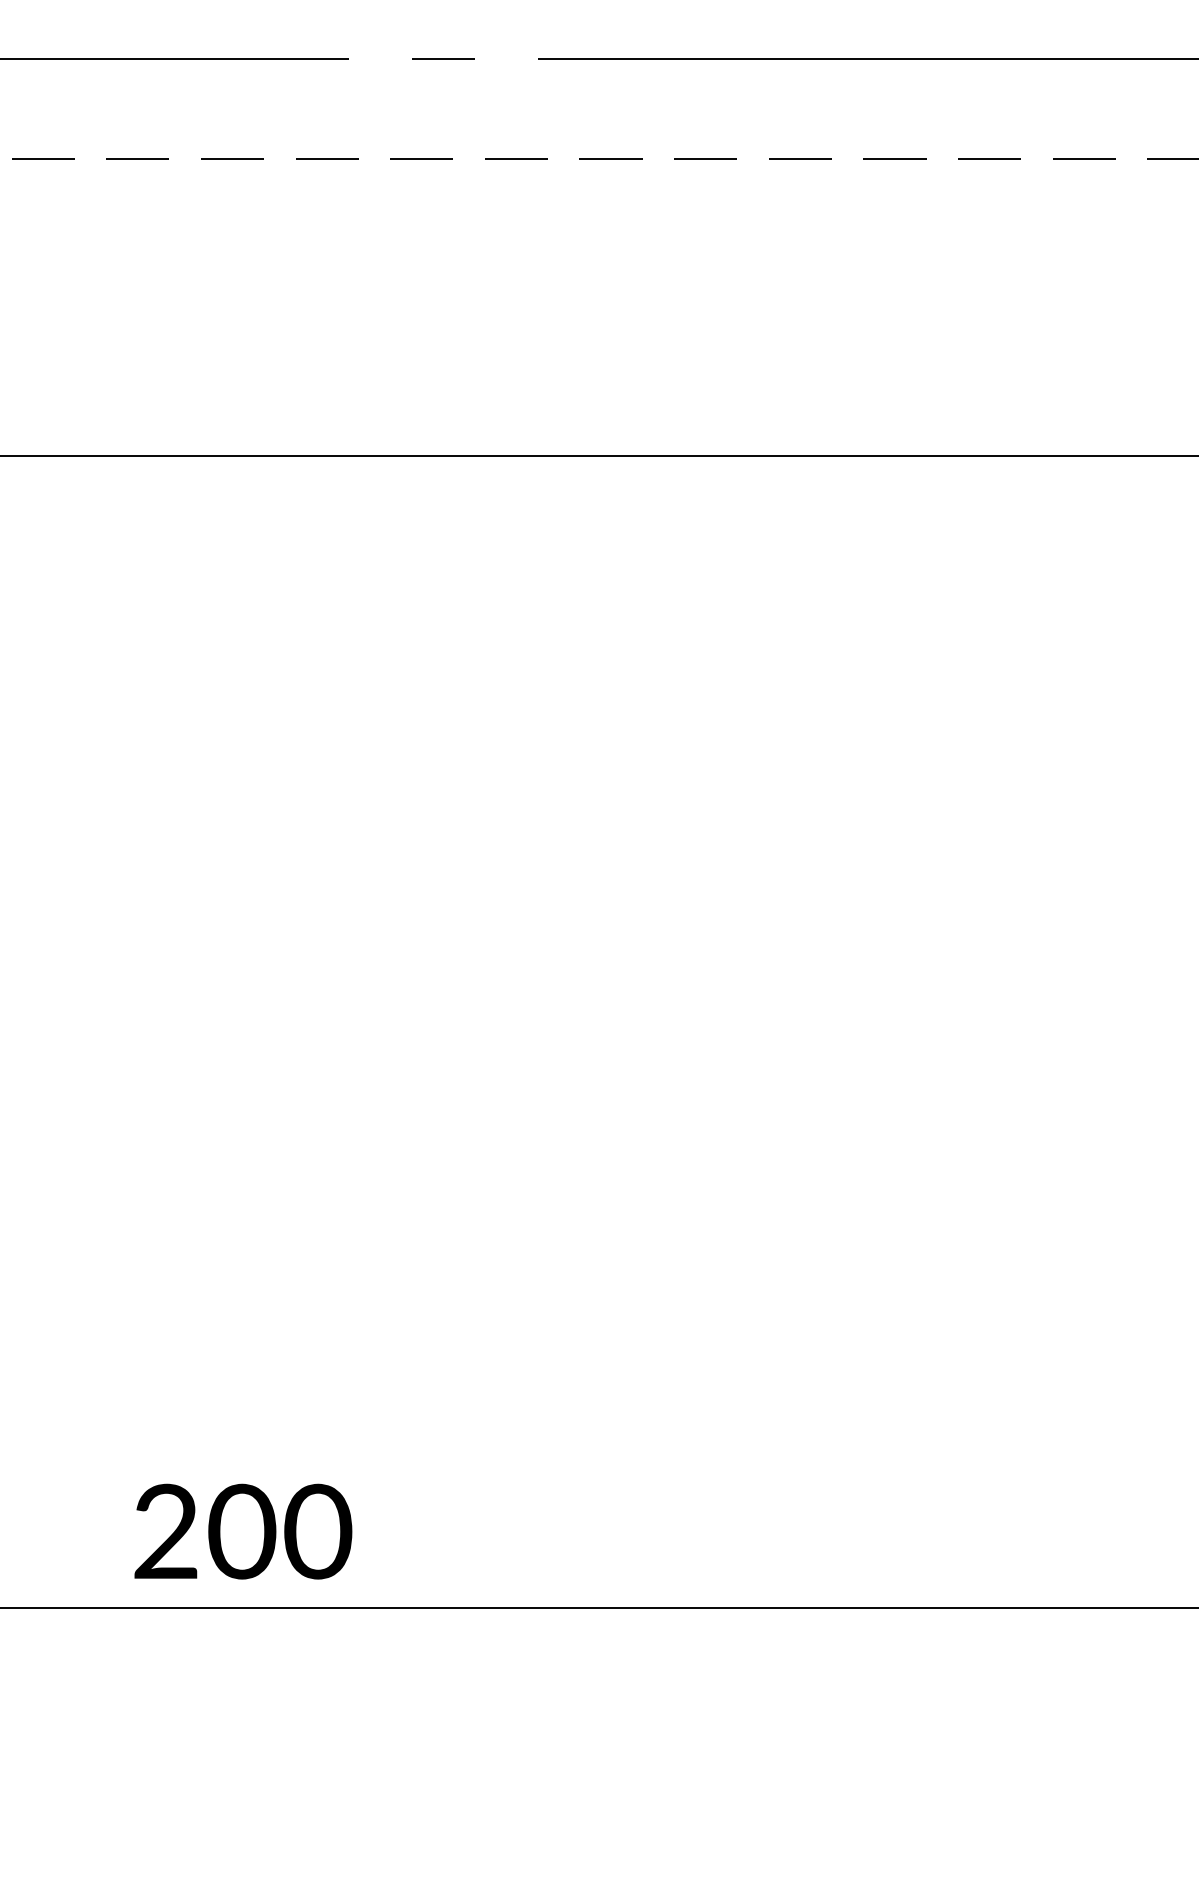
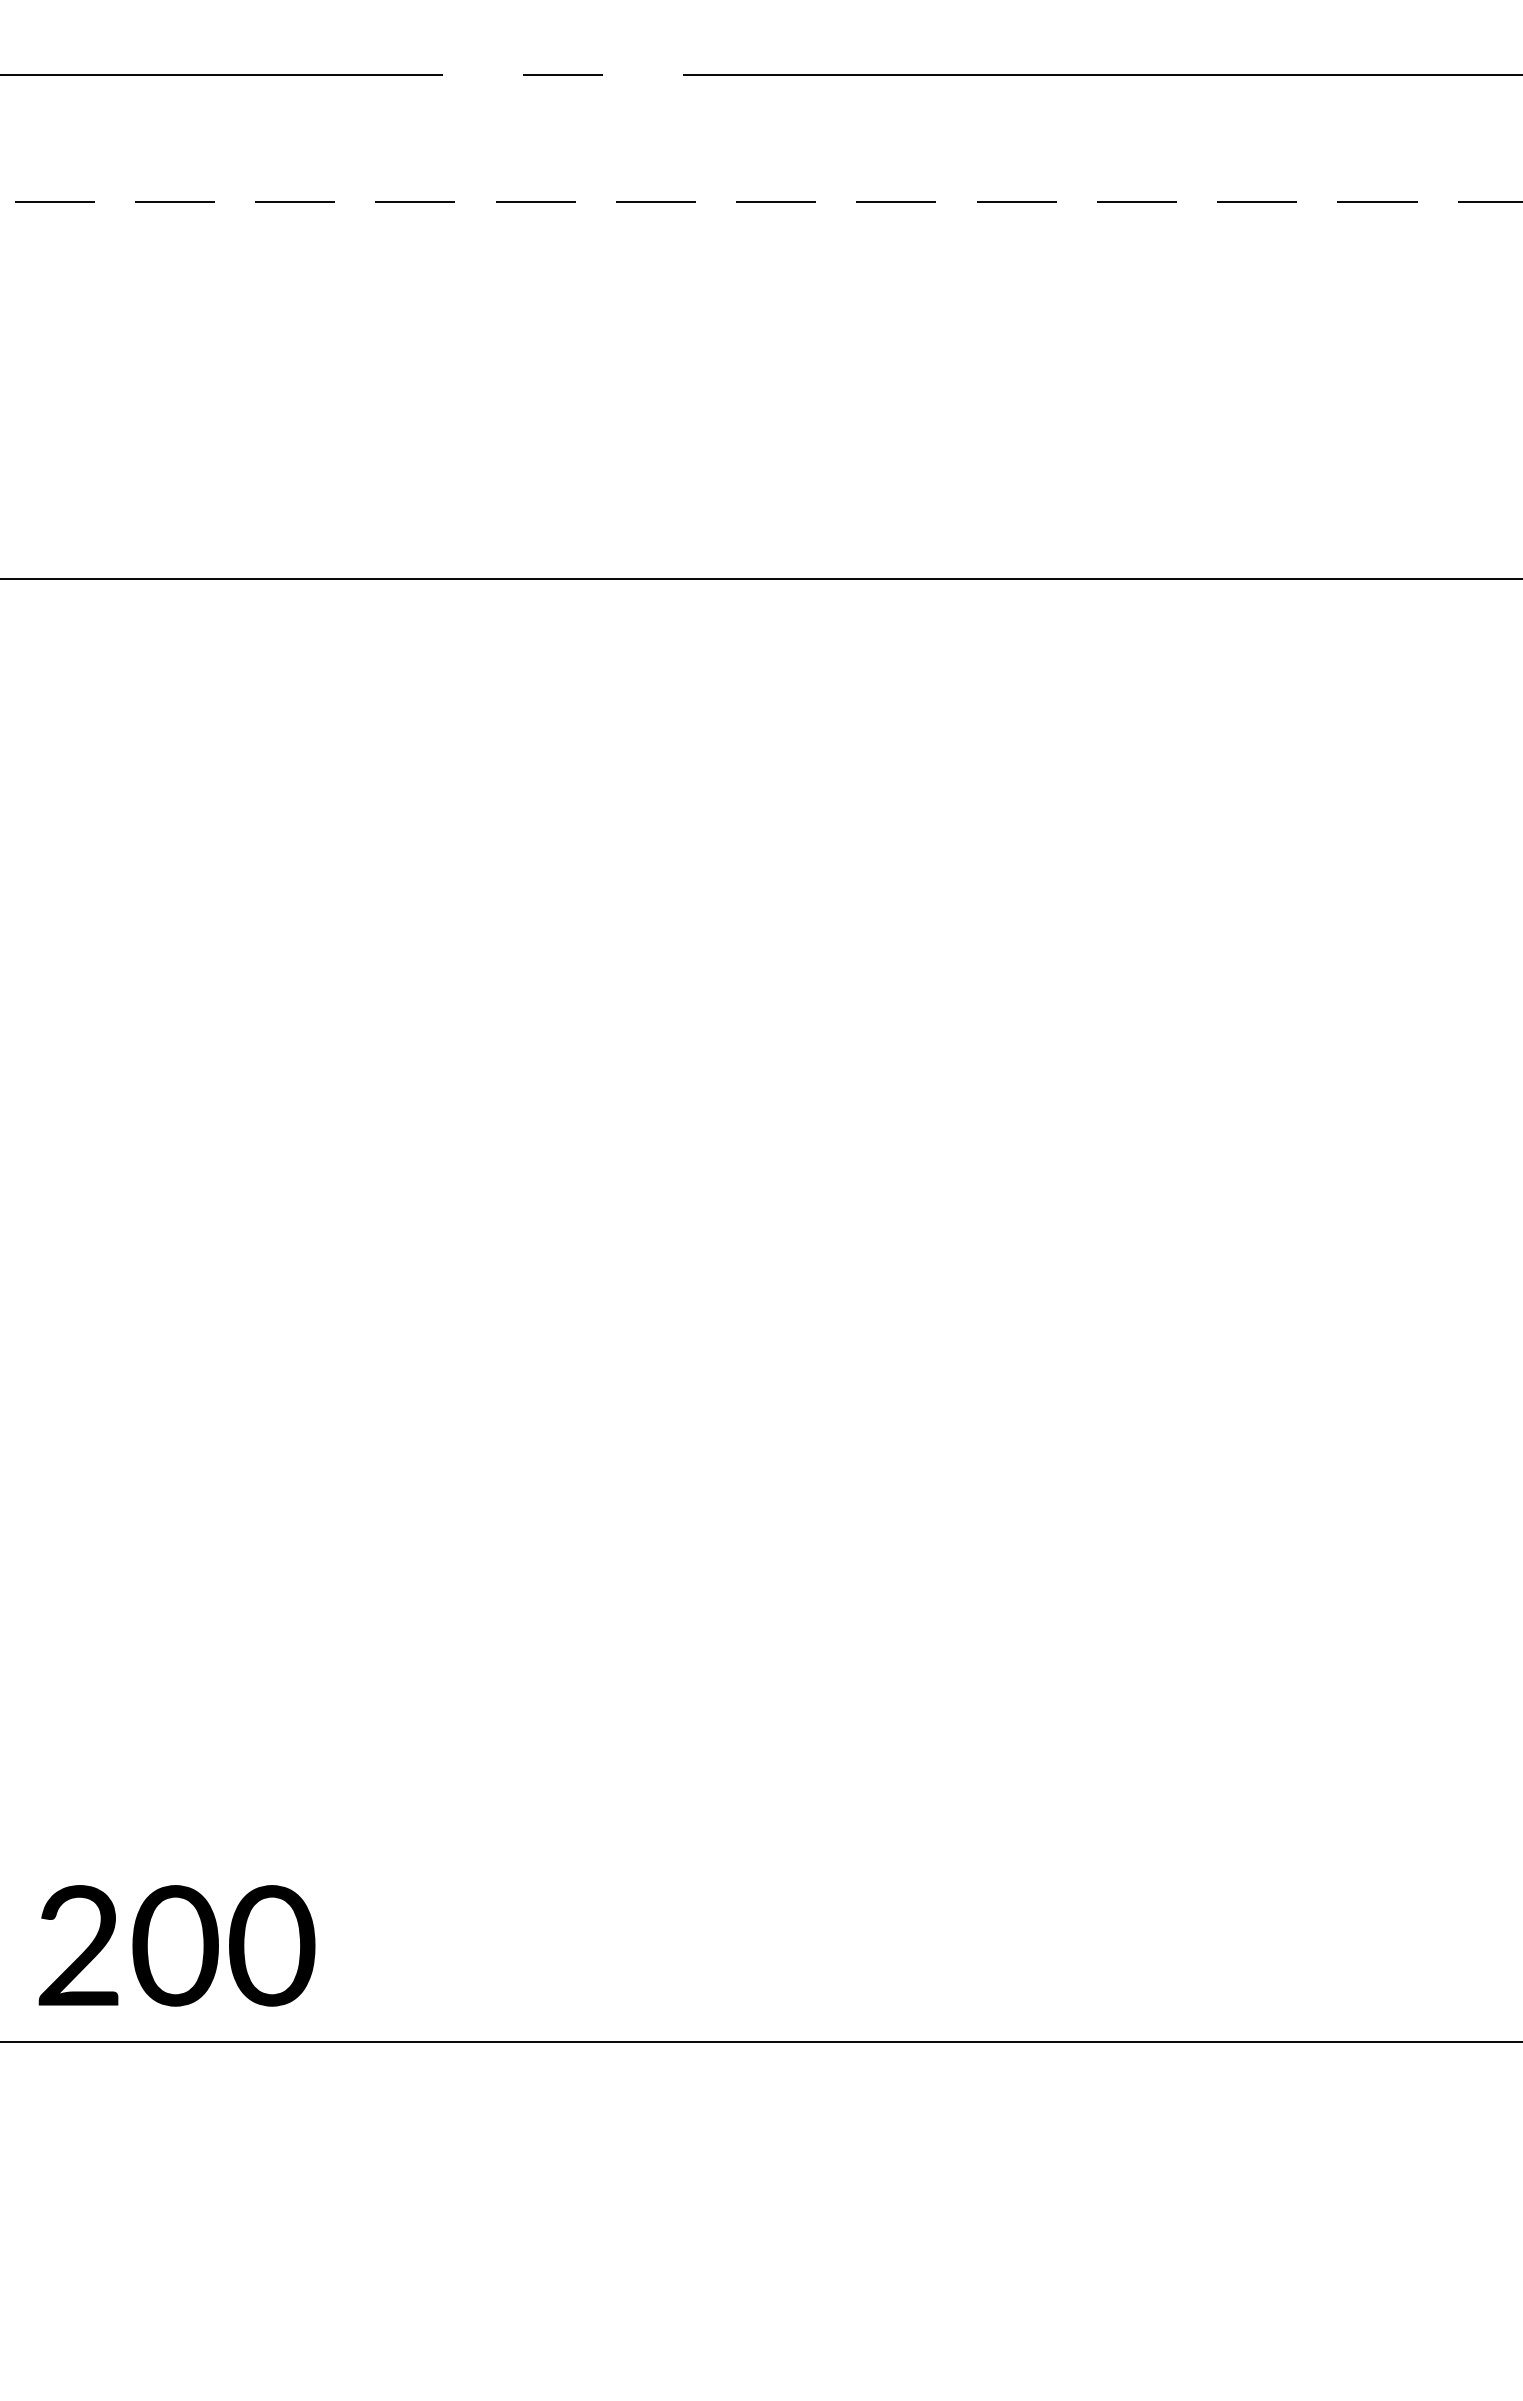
text: (242, 1531) -> (176, 1945), moved

